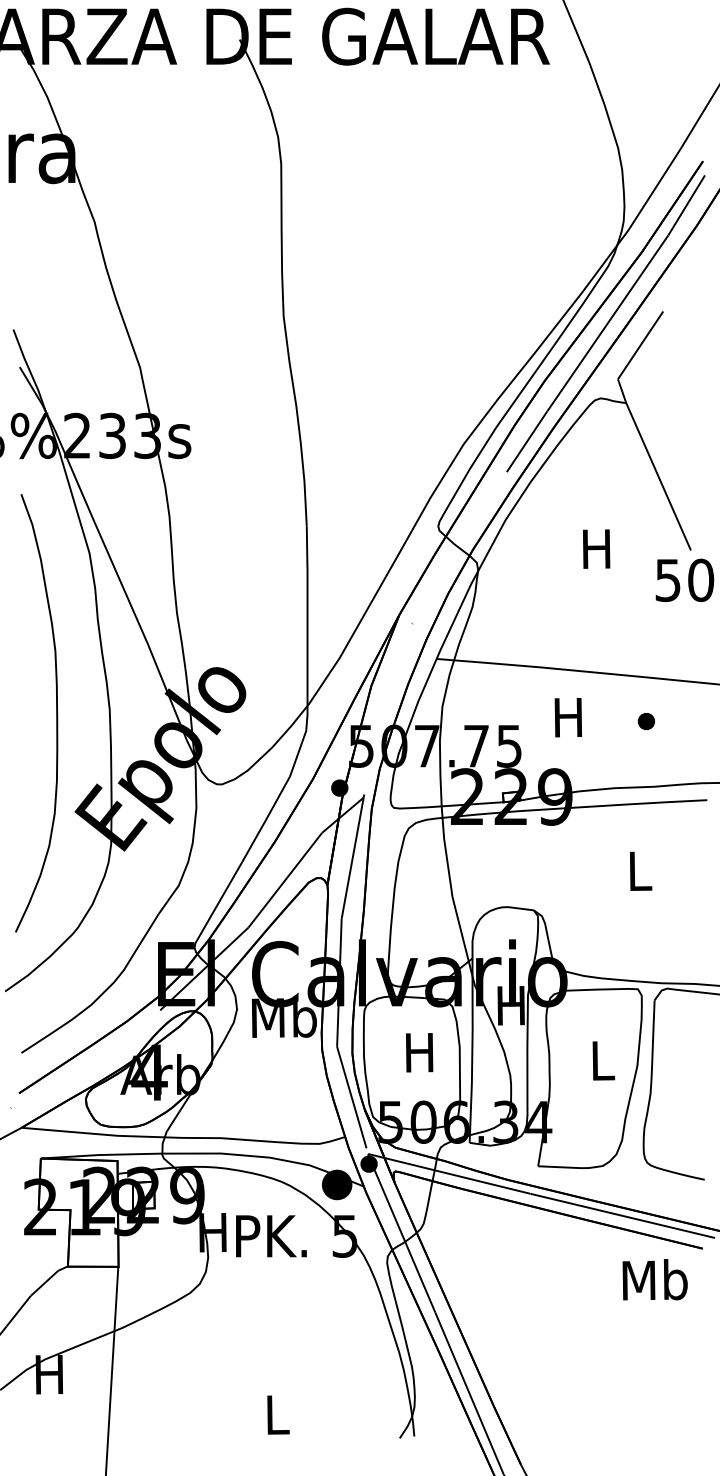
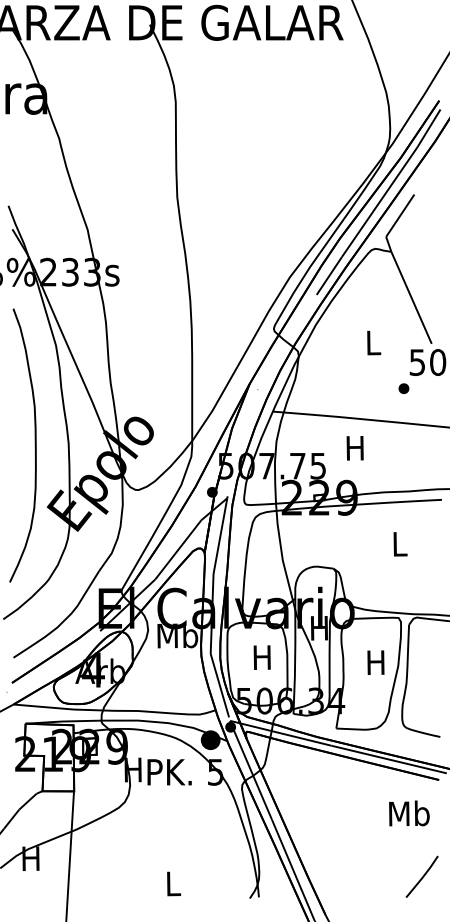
text: (596, 548) -> (372, 342), H -> L
part: (645, 721) -> (403, 388), moved
text: (600, 1060) -> (375, 662), L -> H
text: (655, 1279) -> (409, 813), moved
line: (676, 1403) -> (422, 876), added

